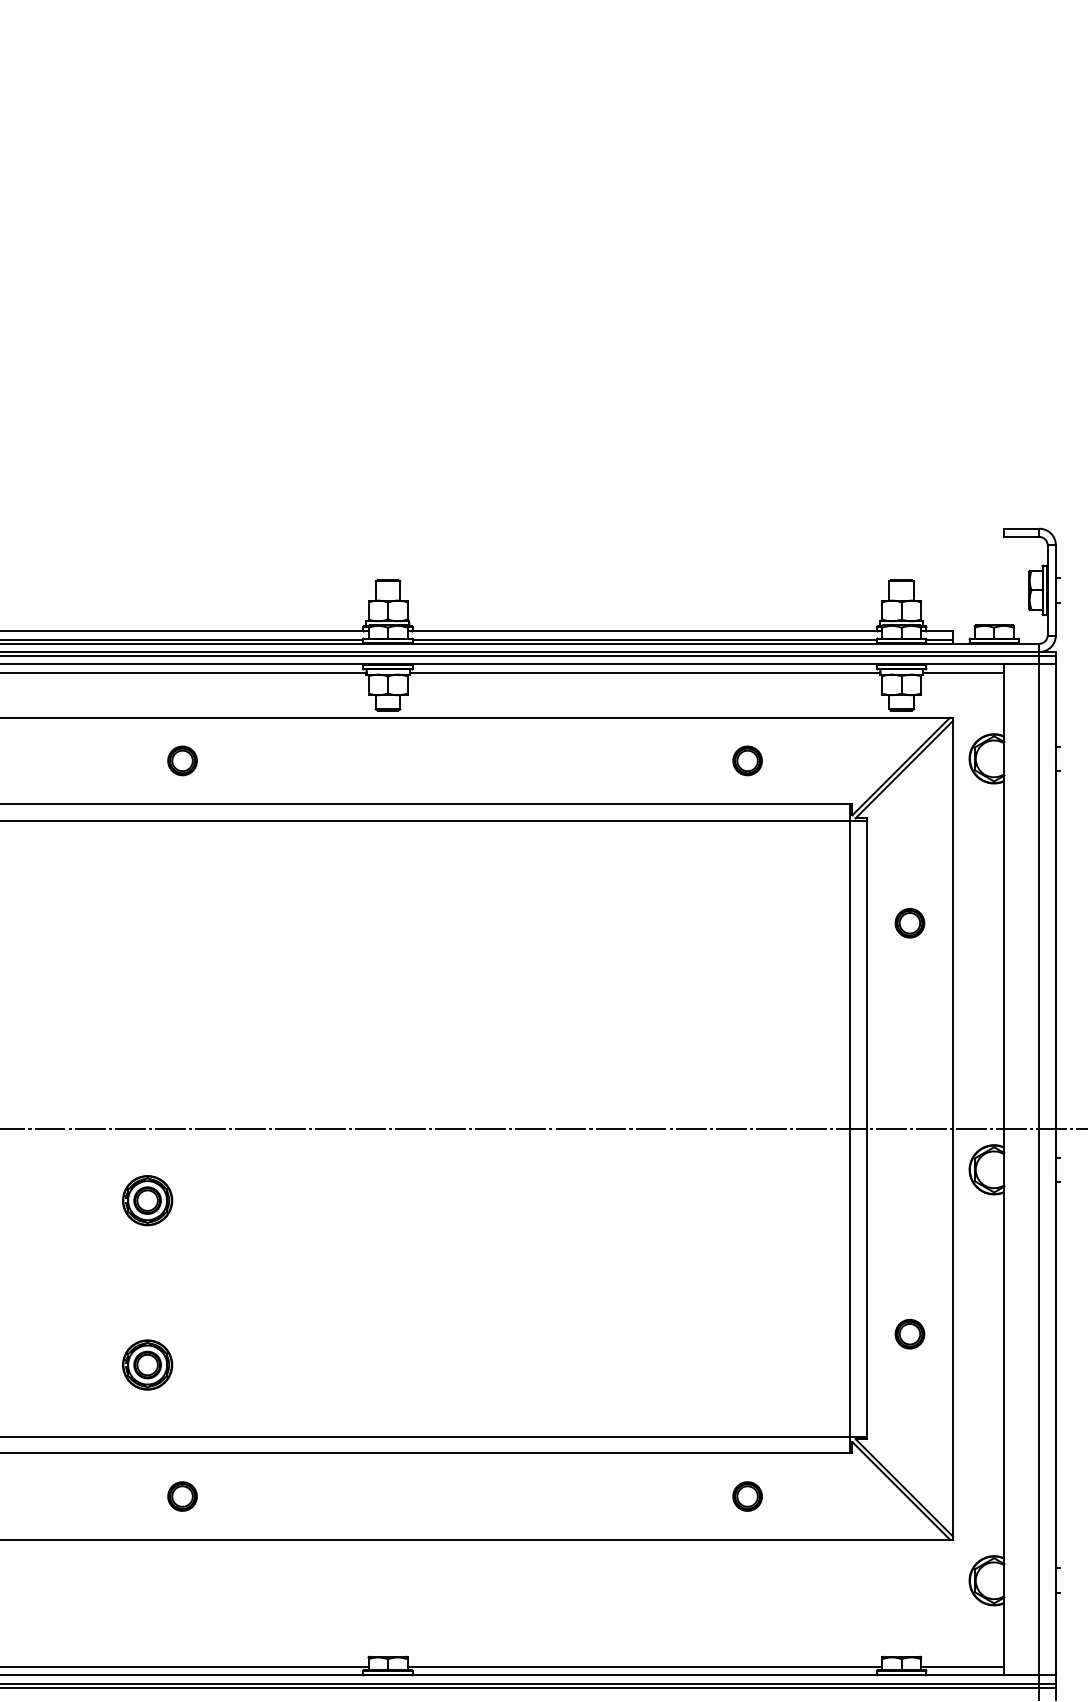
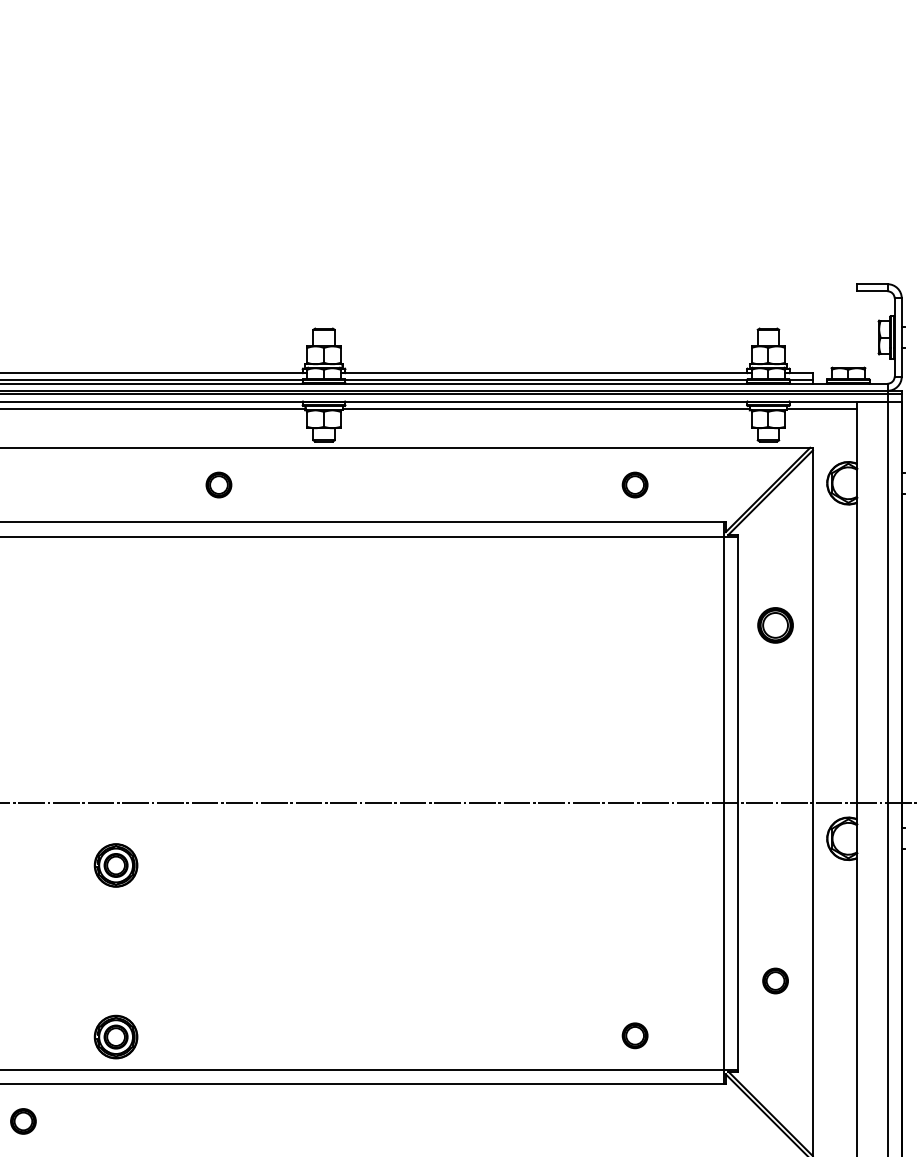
part: (182, 760) -> (218, 484), moved
part: (909, 923) -> (775, 625), size x1.4
part: (147, 1364) -> (115, 1036), moved
part: (182, 1496) -> (23, 1121), moved
part: (747, 1496) -> (635, 1035), moved

